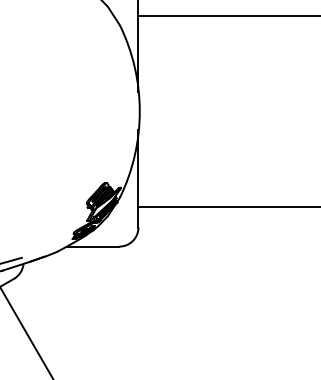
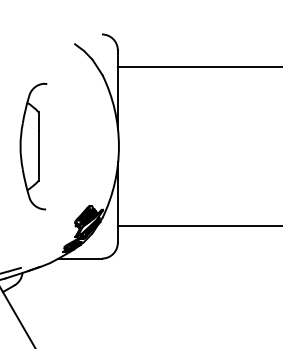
part: (36, 111) -> (33, 146), added

